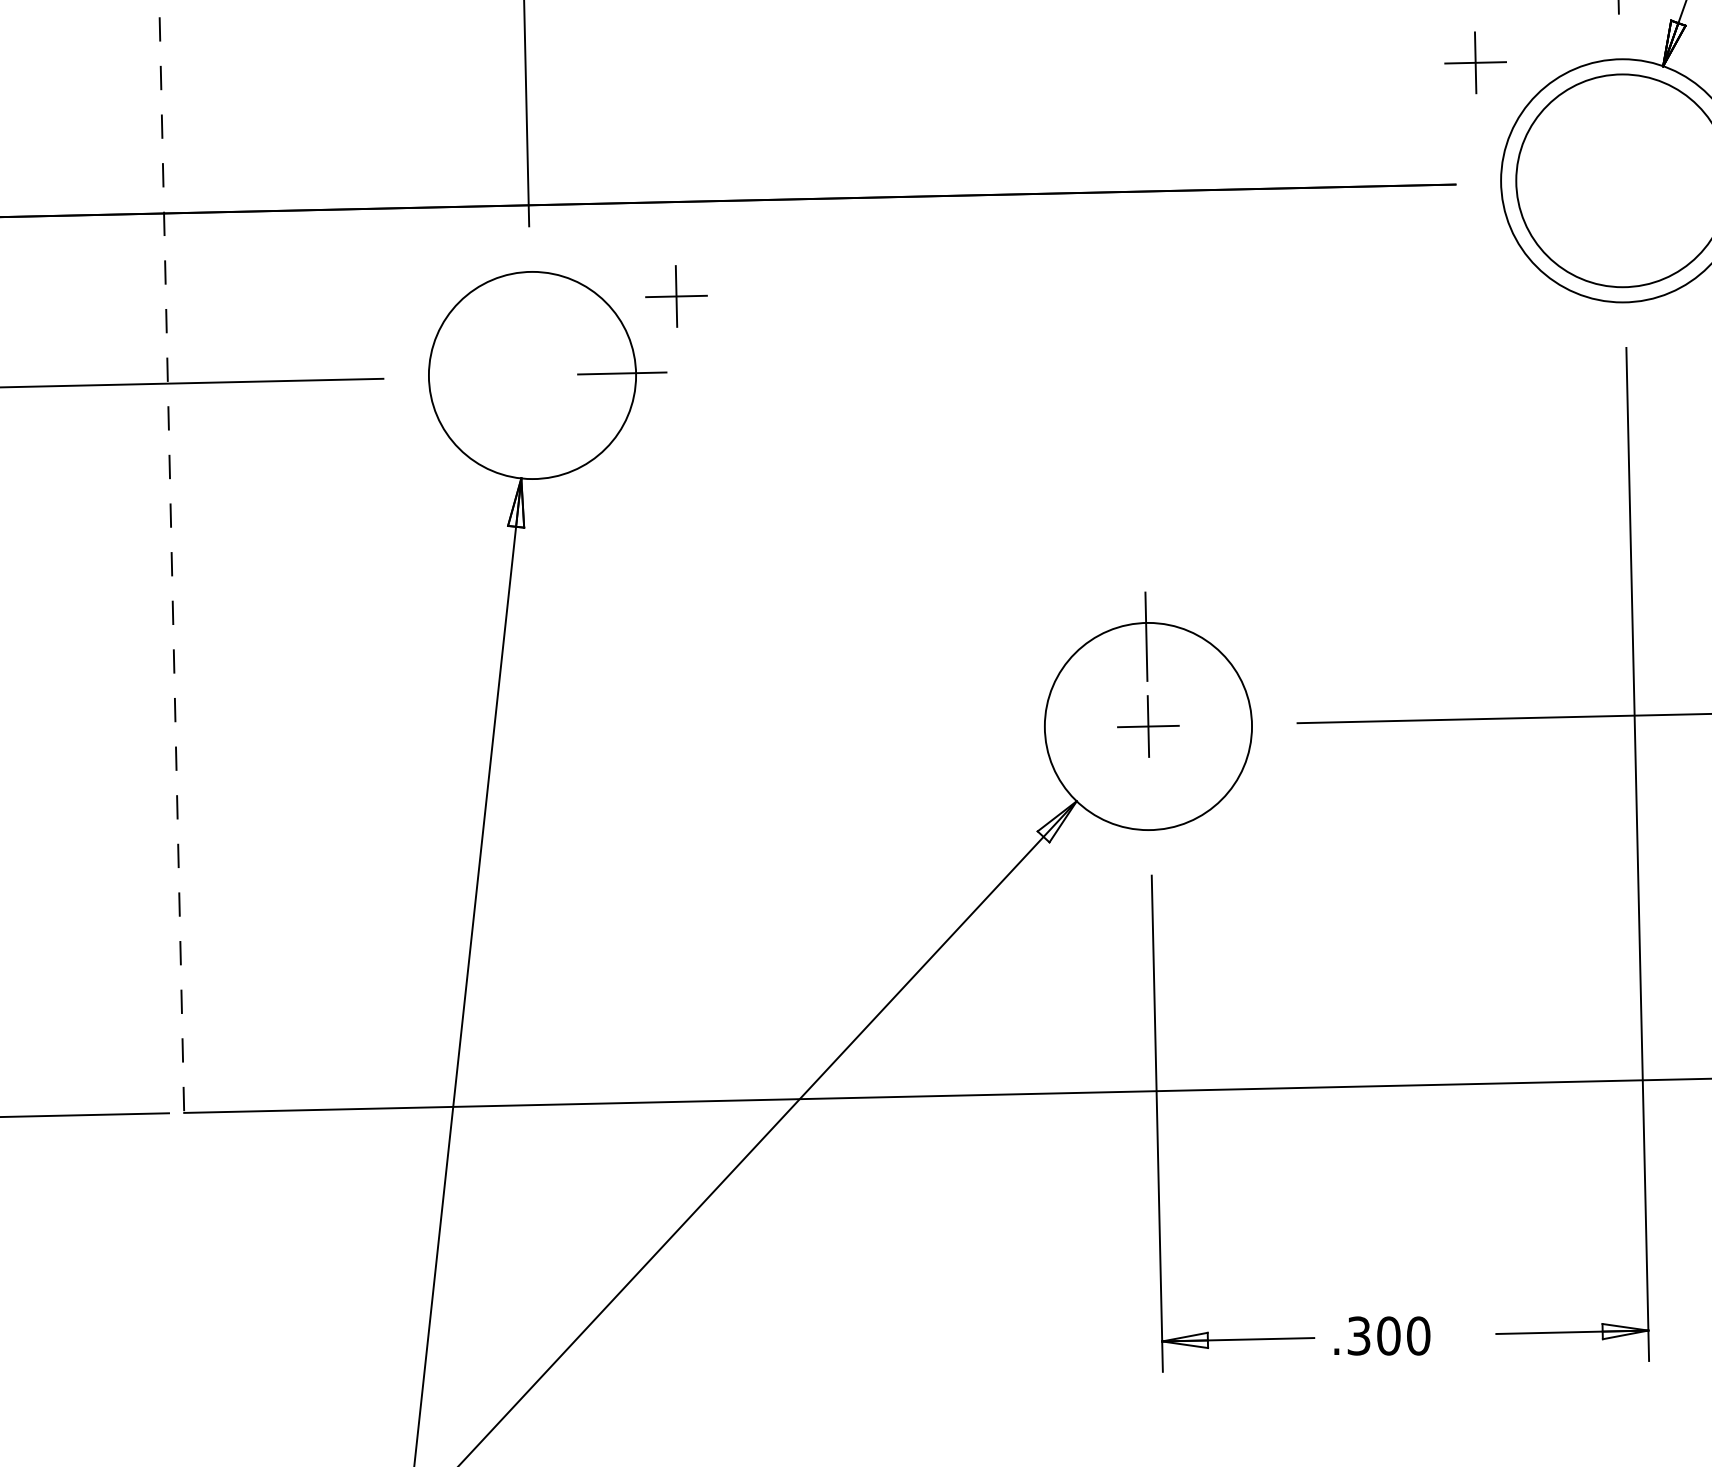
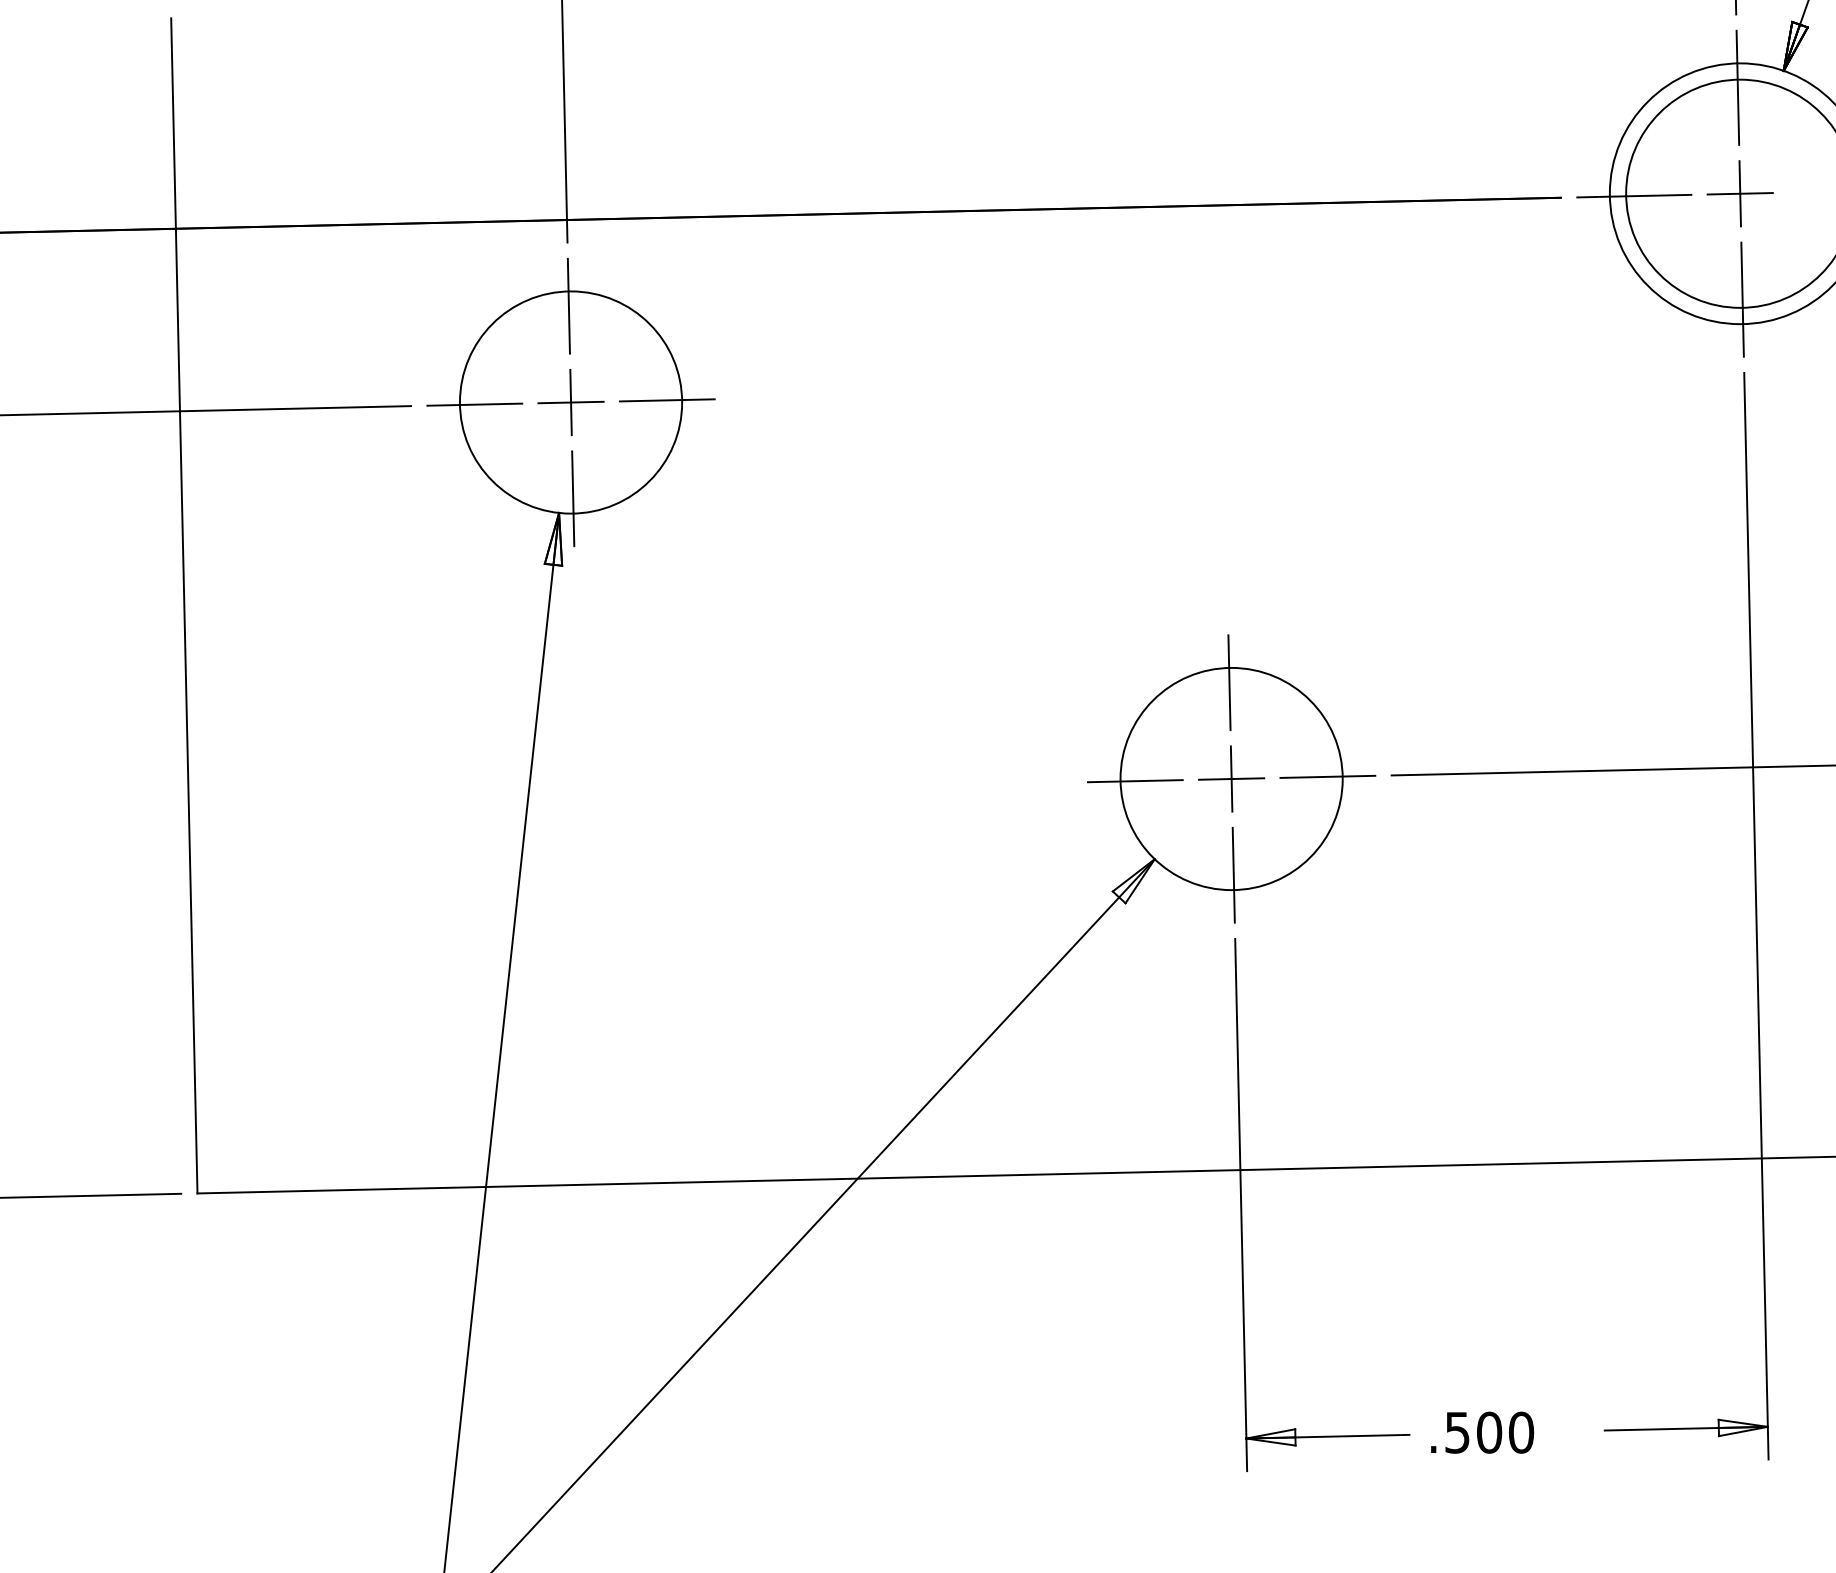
part: (1475, 62) -> (1740, 193), moved
line: (1620, 81) -> (1737, 87), added
line: (1523, 182) -> (1633, 195), added
line: (1624, 279) -> (1742, 299), added
line: (530, 285) -> (568, 306), added
part: (676, 296) -> (571, 402), moved
line: (442, 377) -> (474, 404), added
line: (534, 465) -> (573, 499), added
line: (171, 565) -> (183, 606), dashed -> solid
line: (1238, 724) -> (1328, 776), added
line: (1058, 728) -> (1135, 781), added
line: (1150, 816) -> (1233, 875), added
text: (1359, 1335) -> (1458, 1432), .300 -> .500

